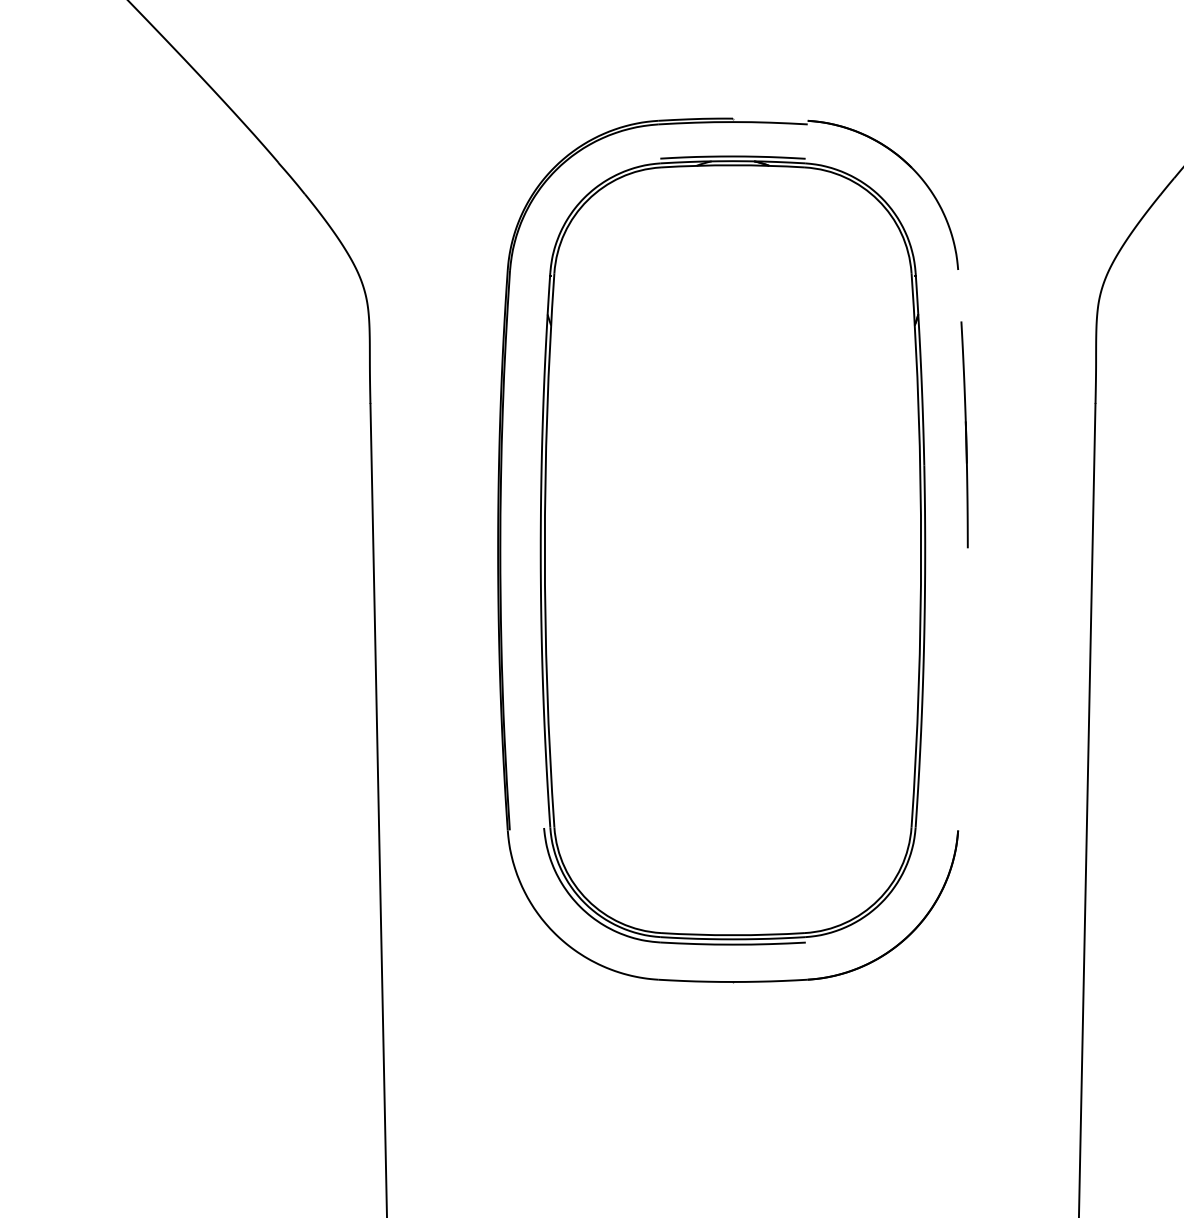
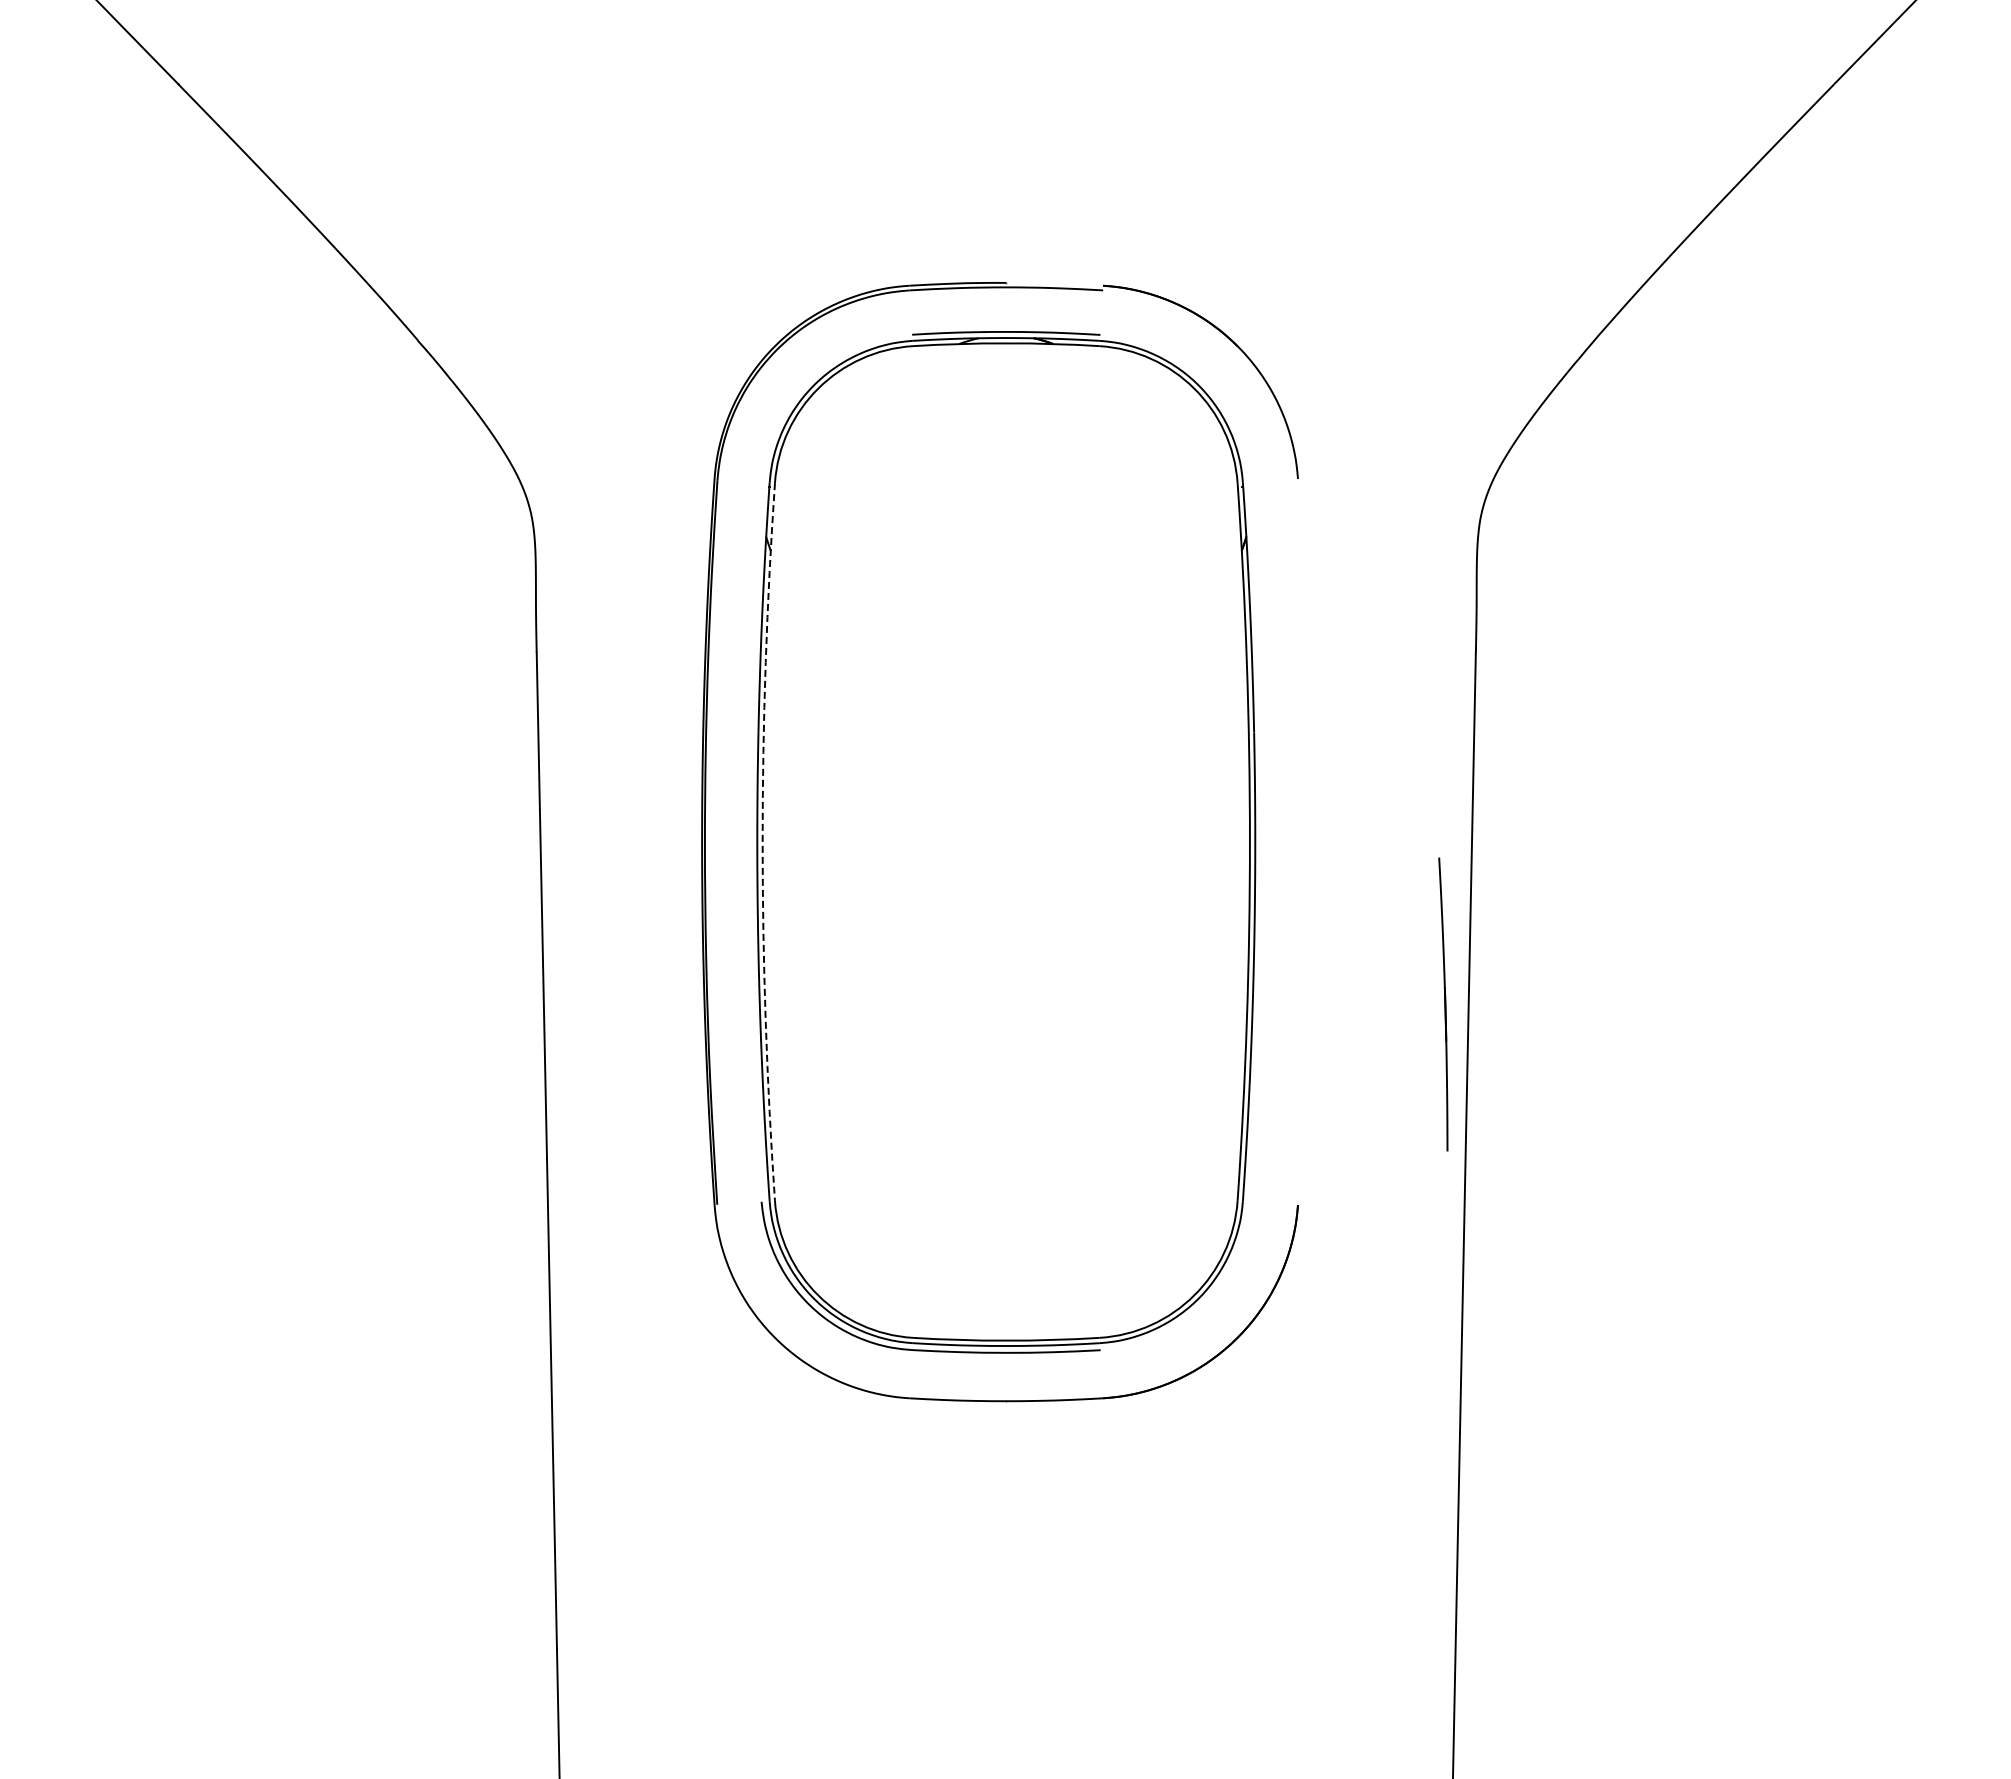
part: (964, 434) -> (1443, 1004), moved
arc: (544, 550) -> (762, 842), solid -> dashed

